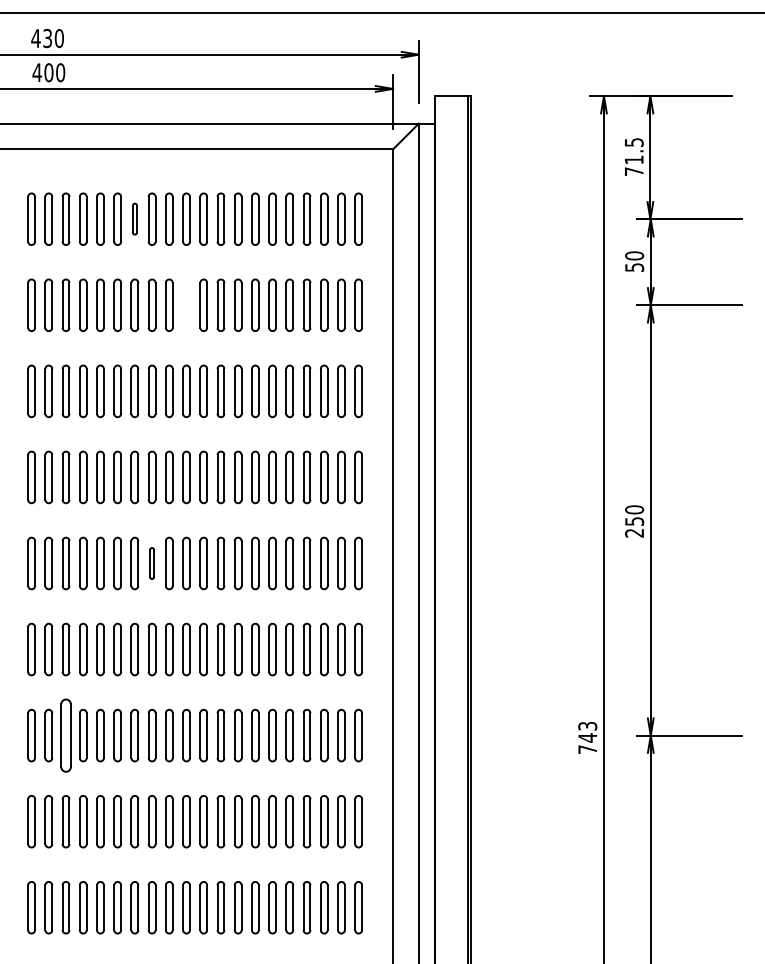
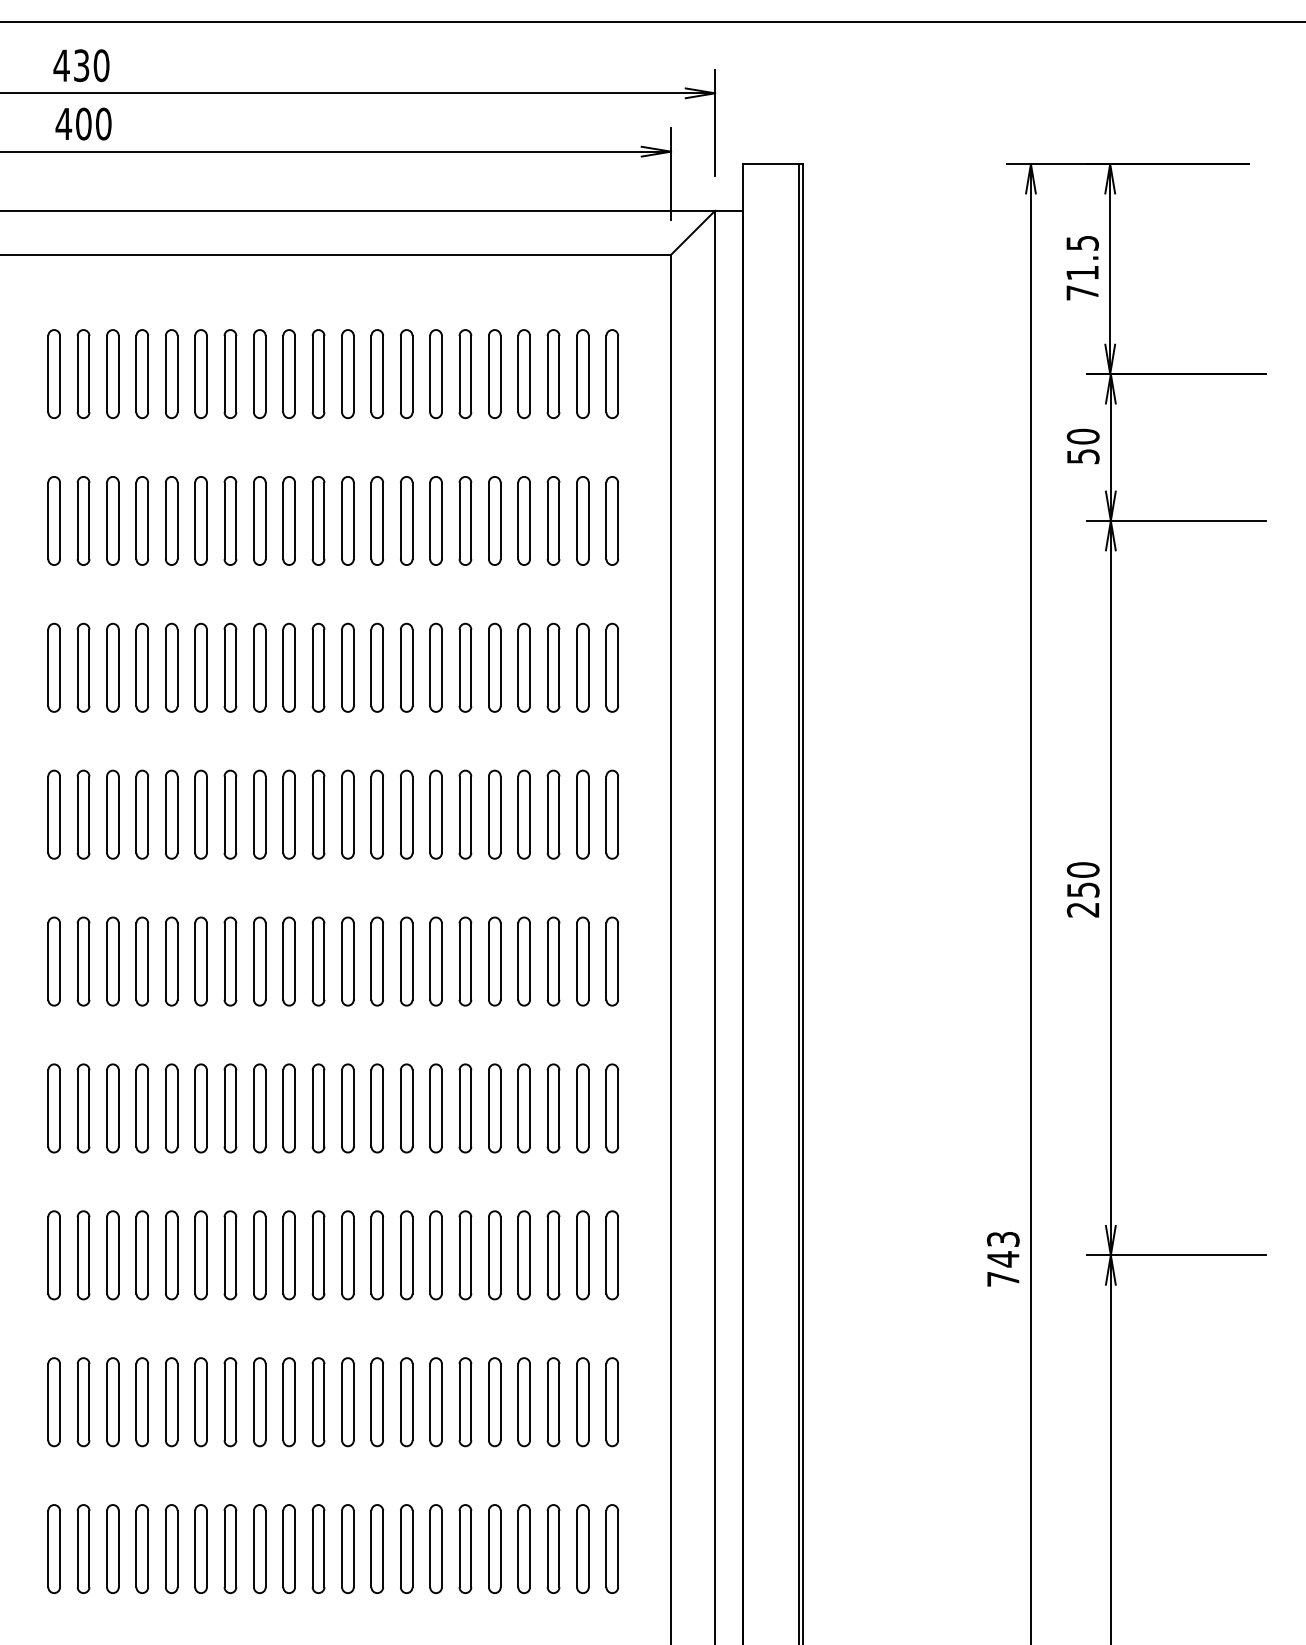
part: (134, 218) -> (229, 372), size x1.67
part: (186, 304) -> (318, 519), added
part: (151, 563) -> (258, 961), size x1.67
part: (65, 735) -> (112, 1255), size x0.71

